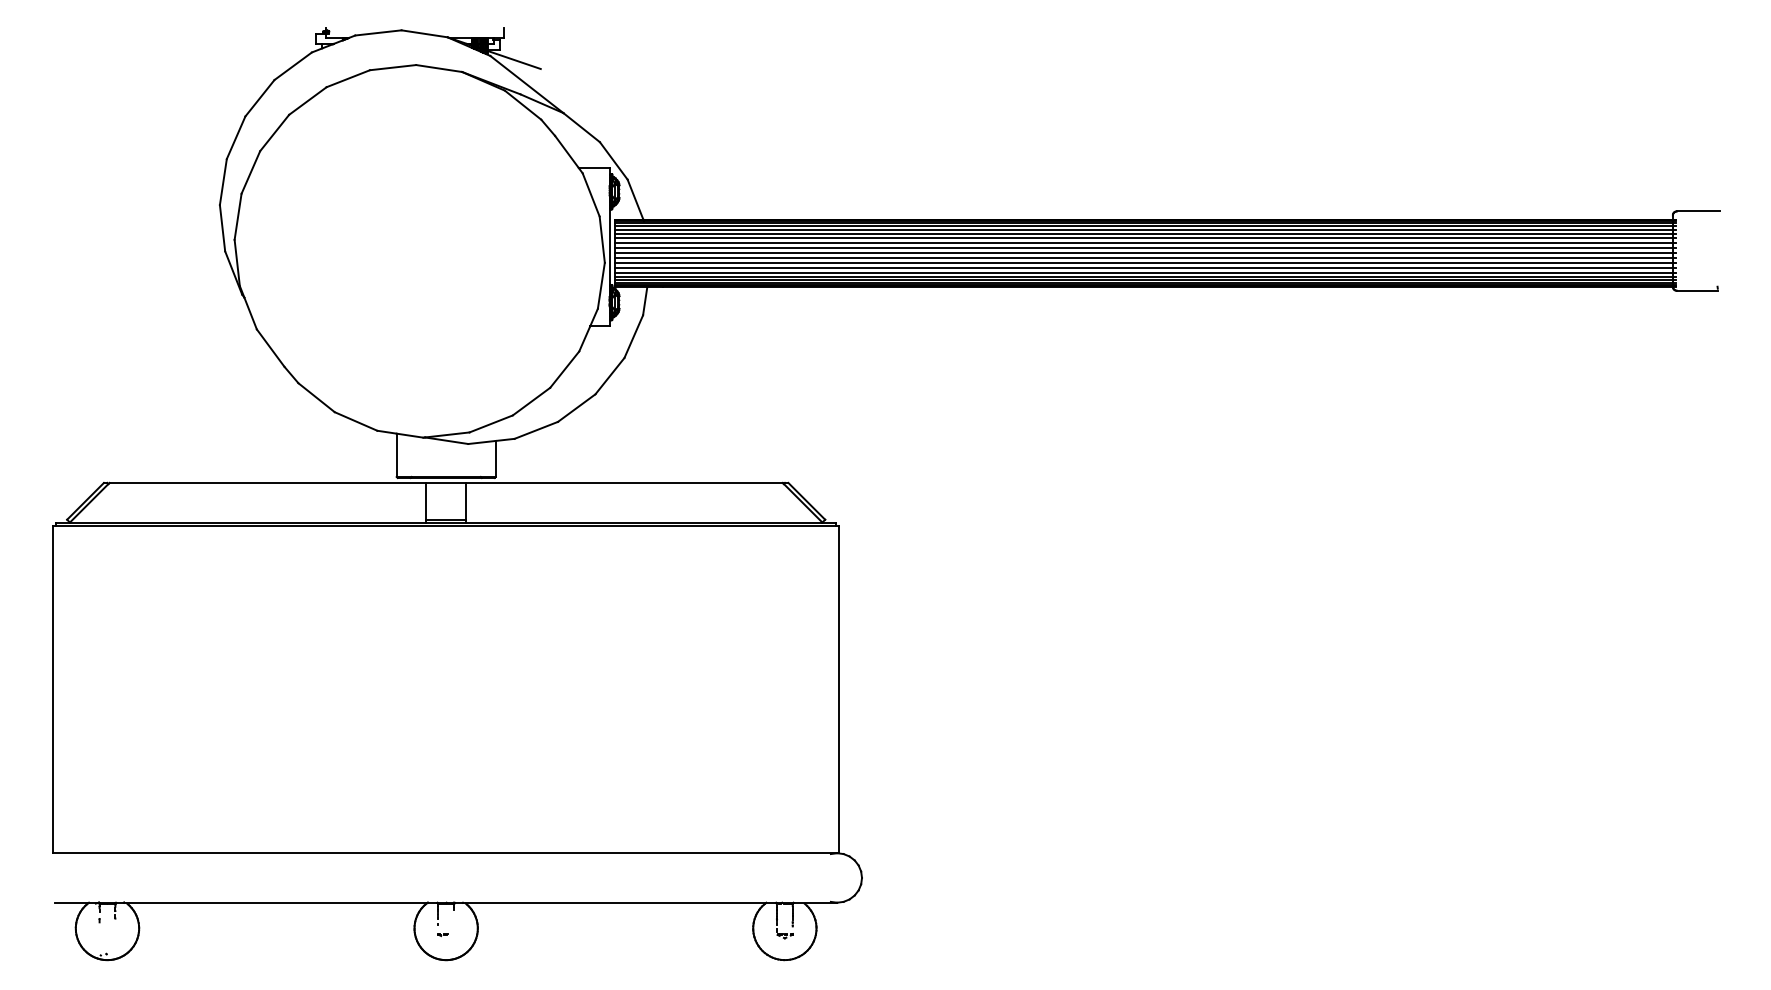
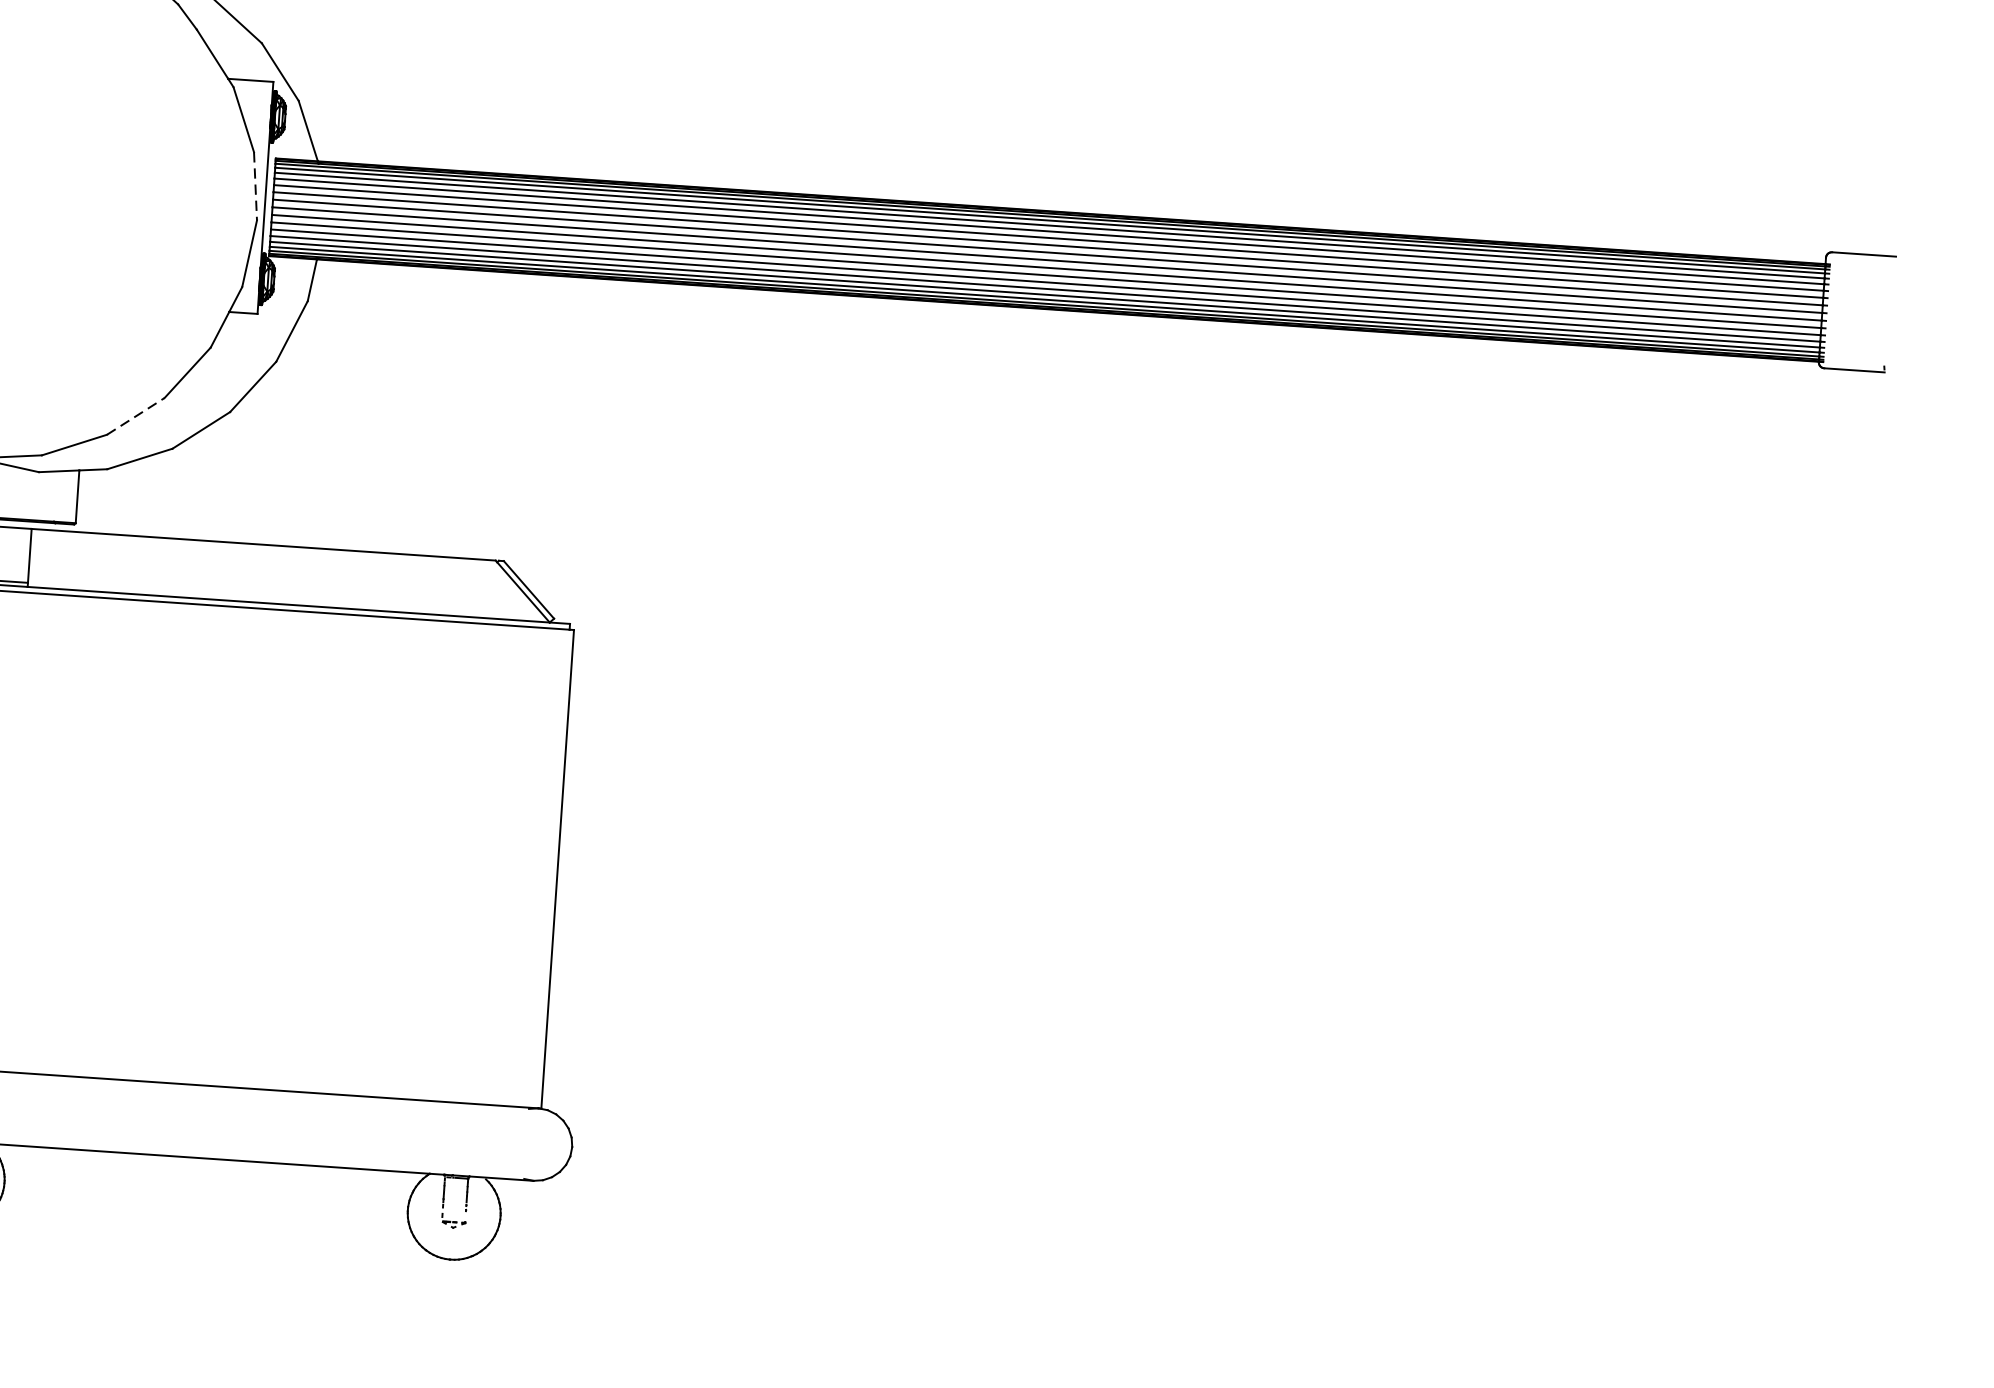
line: (602, 240) -> (255, 187), solid -> dashed
line: (531, 401) -> (135, 416), solid -> dashed

